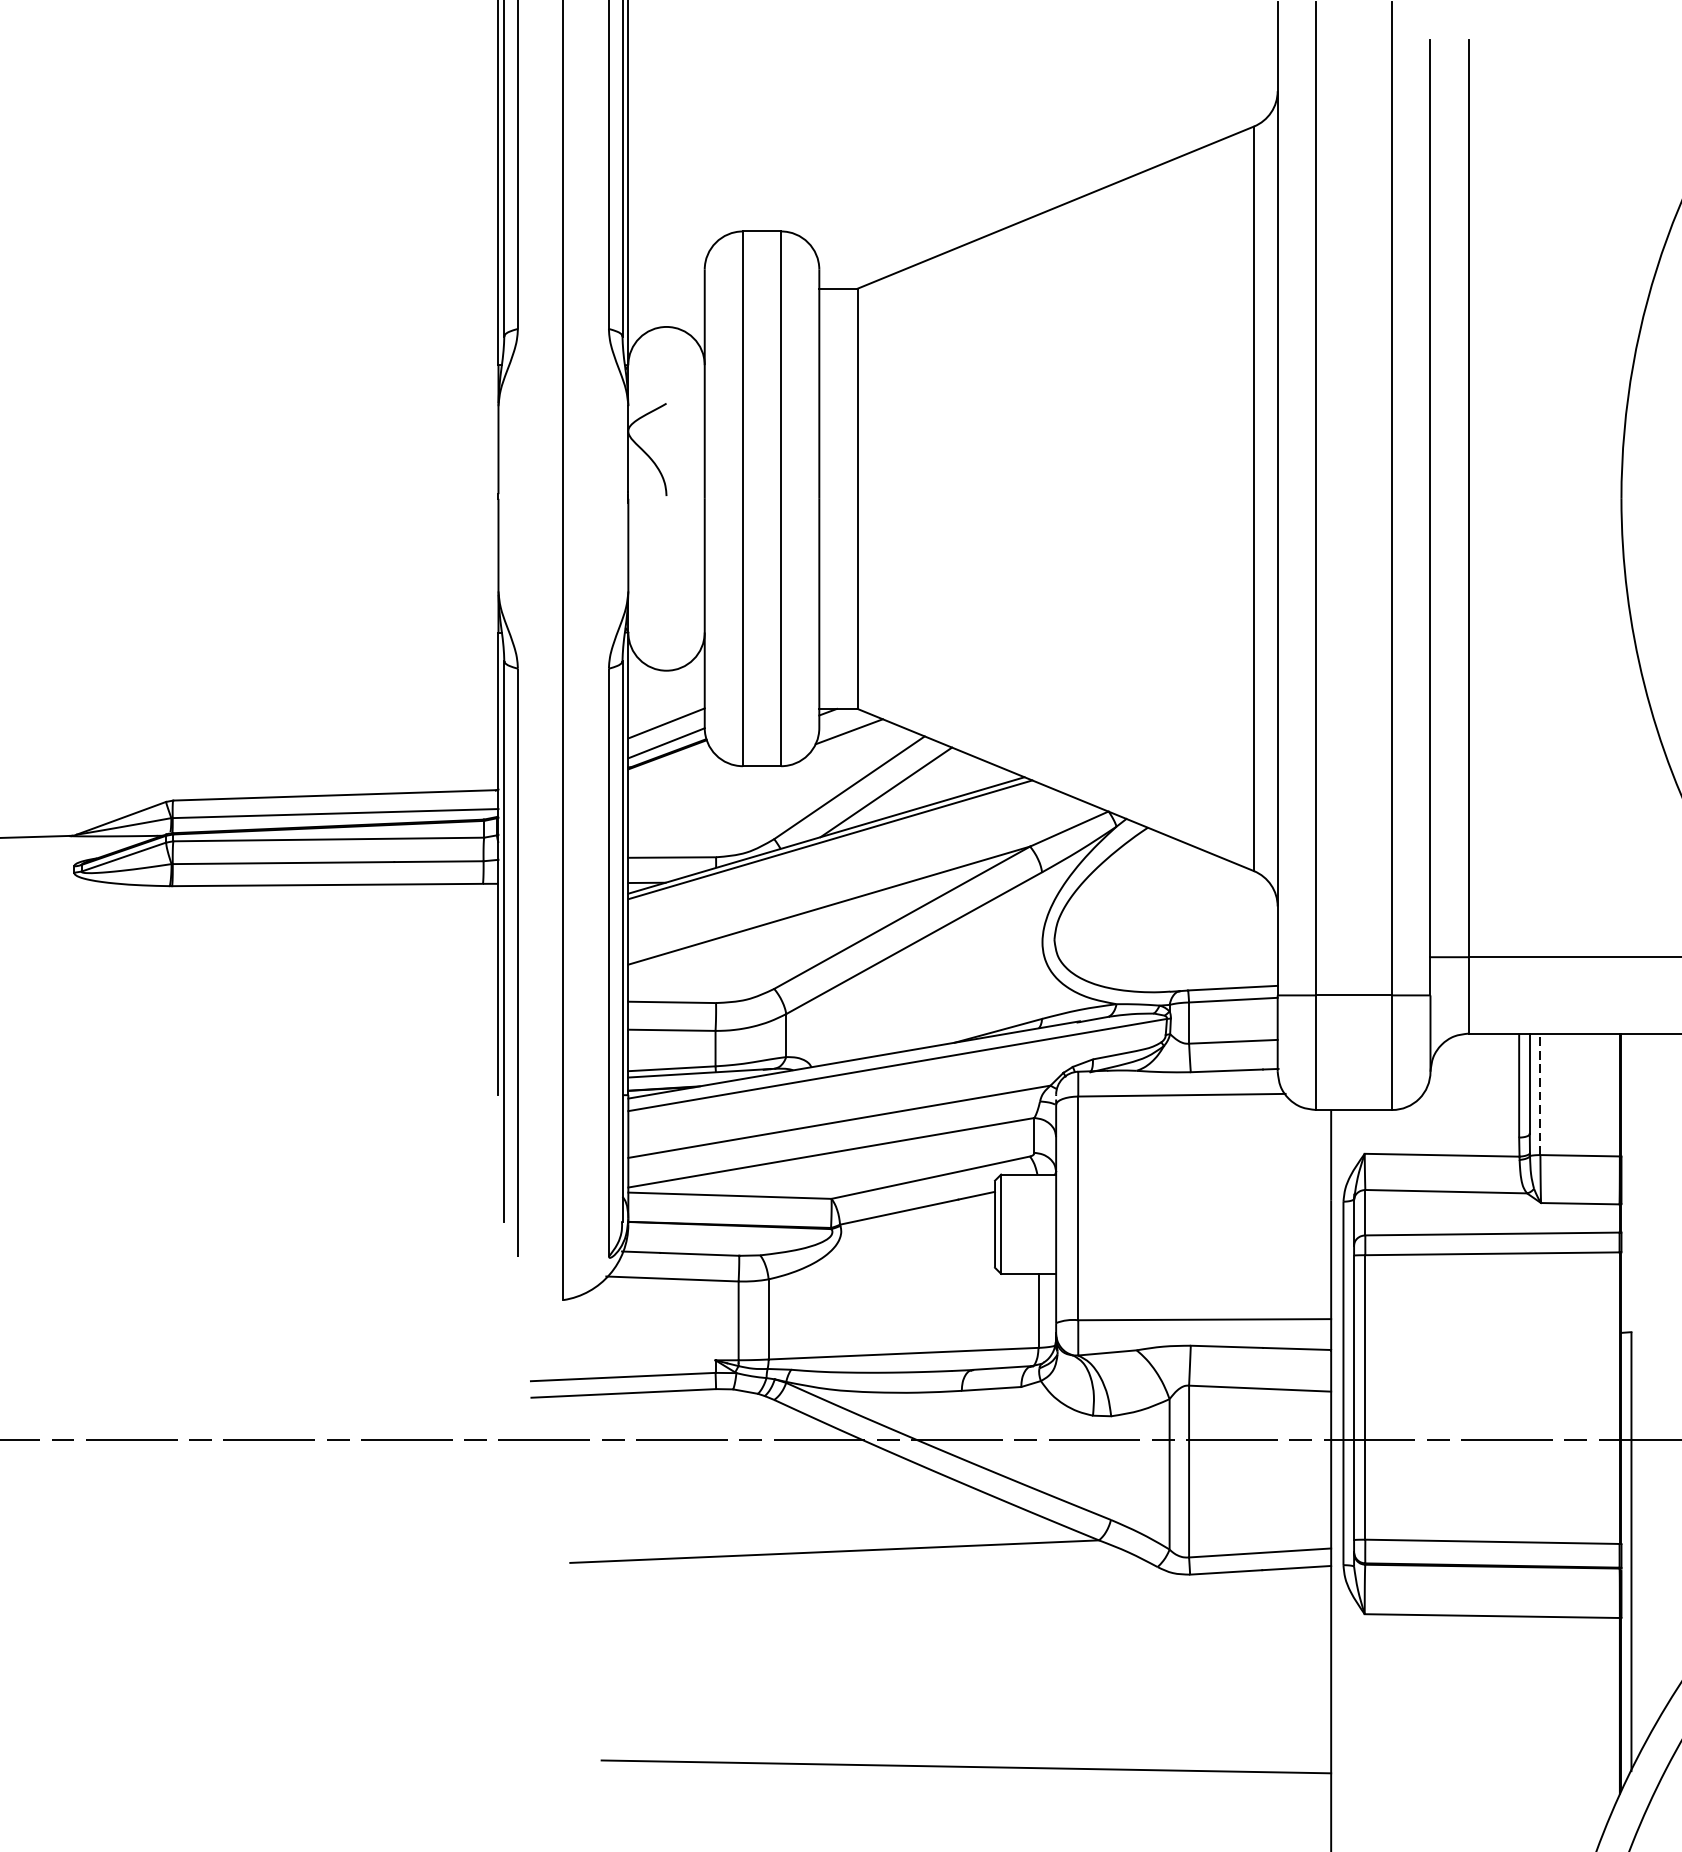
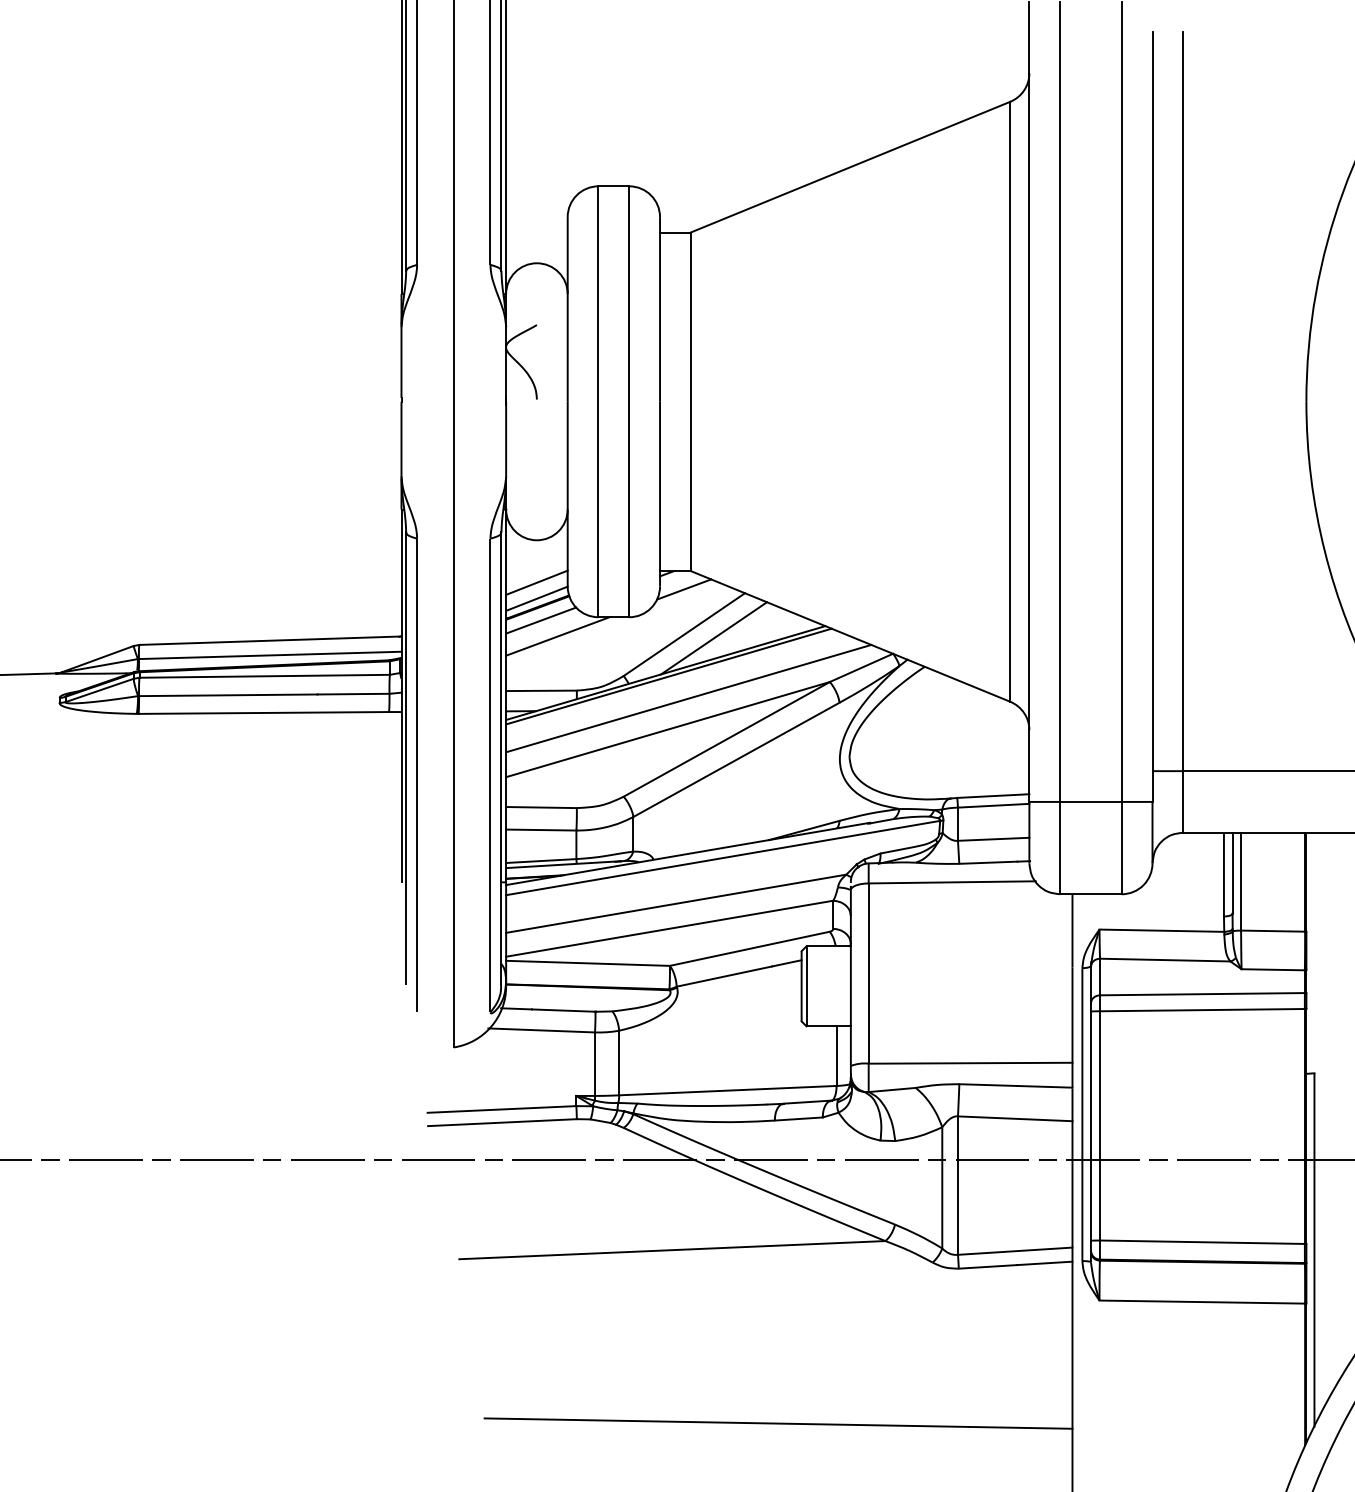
line: (672, 770) -> (541, 620), added
line: (692, 790) -> (557, 636), added
line: (854, 867) -> (688, 698), added
line: (1540, 1094) -> (1241, 881), dashed -> solid

